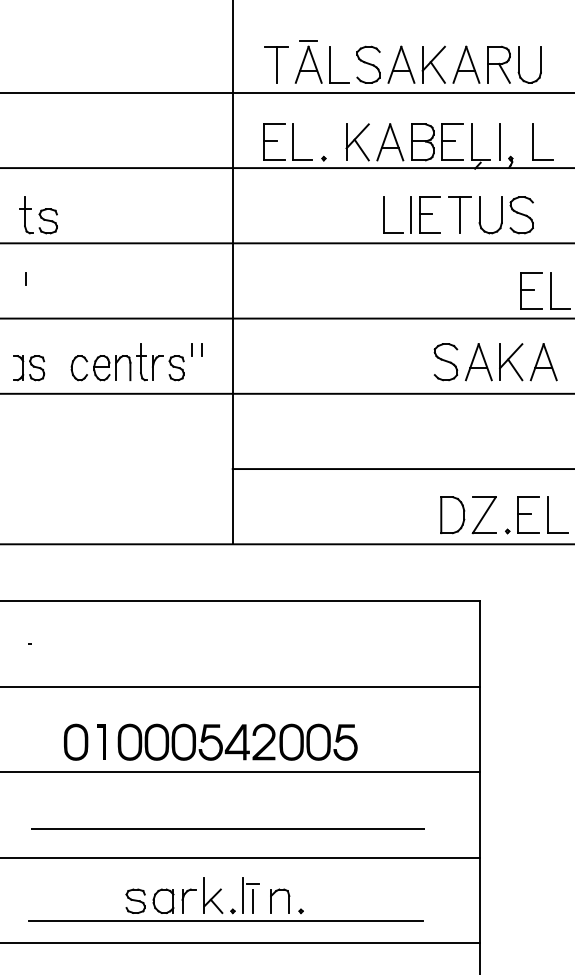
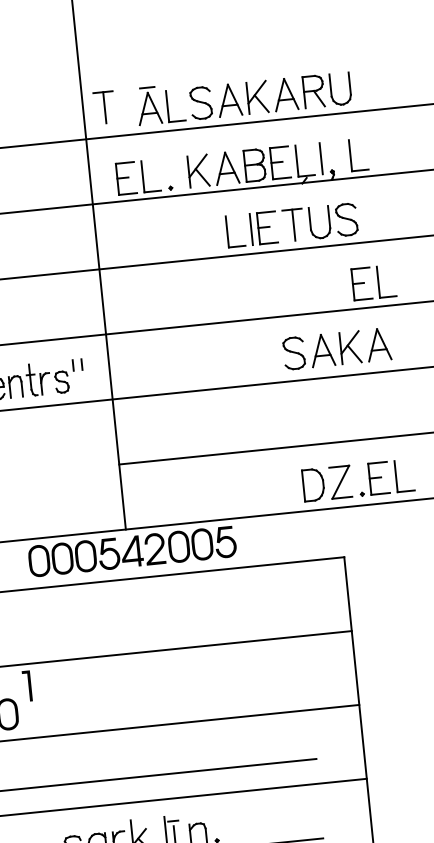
part: (276, 64) -> (104, 107), moved
part: (101, 741) -> (27, 685), moved
part: (237, 741) -> (132, 550), moved

